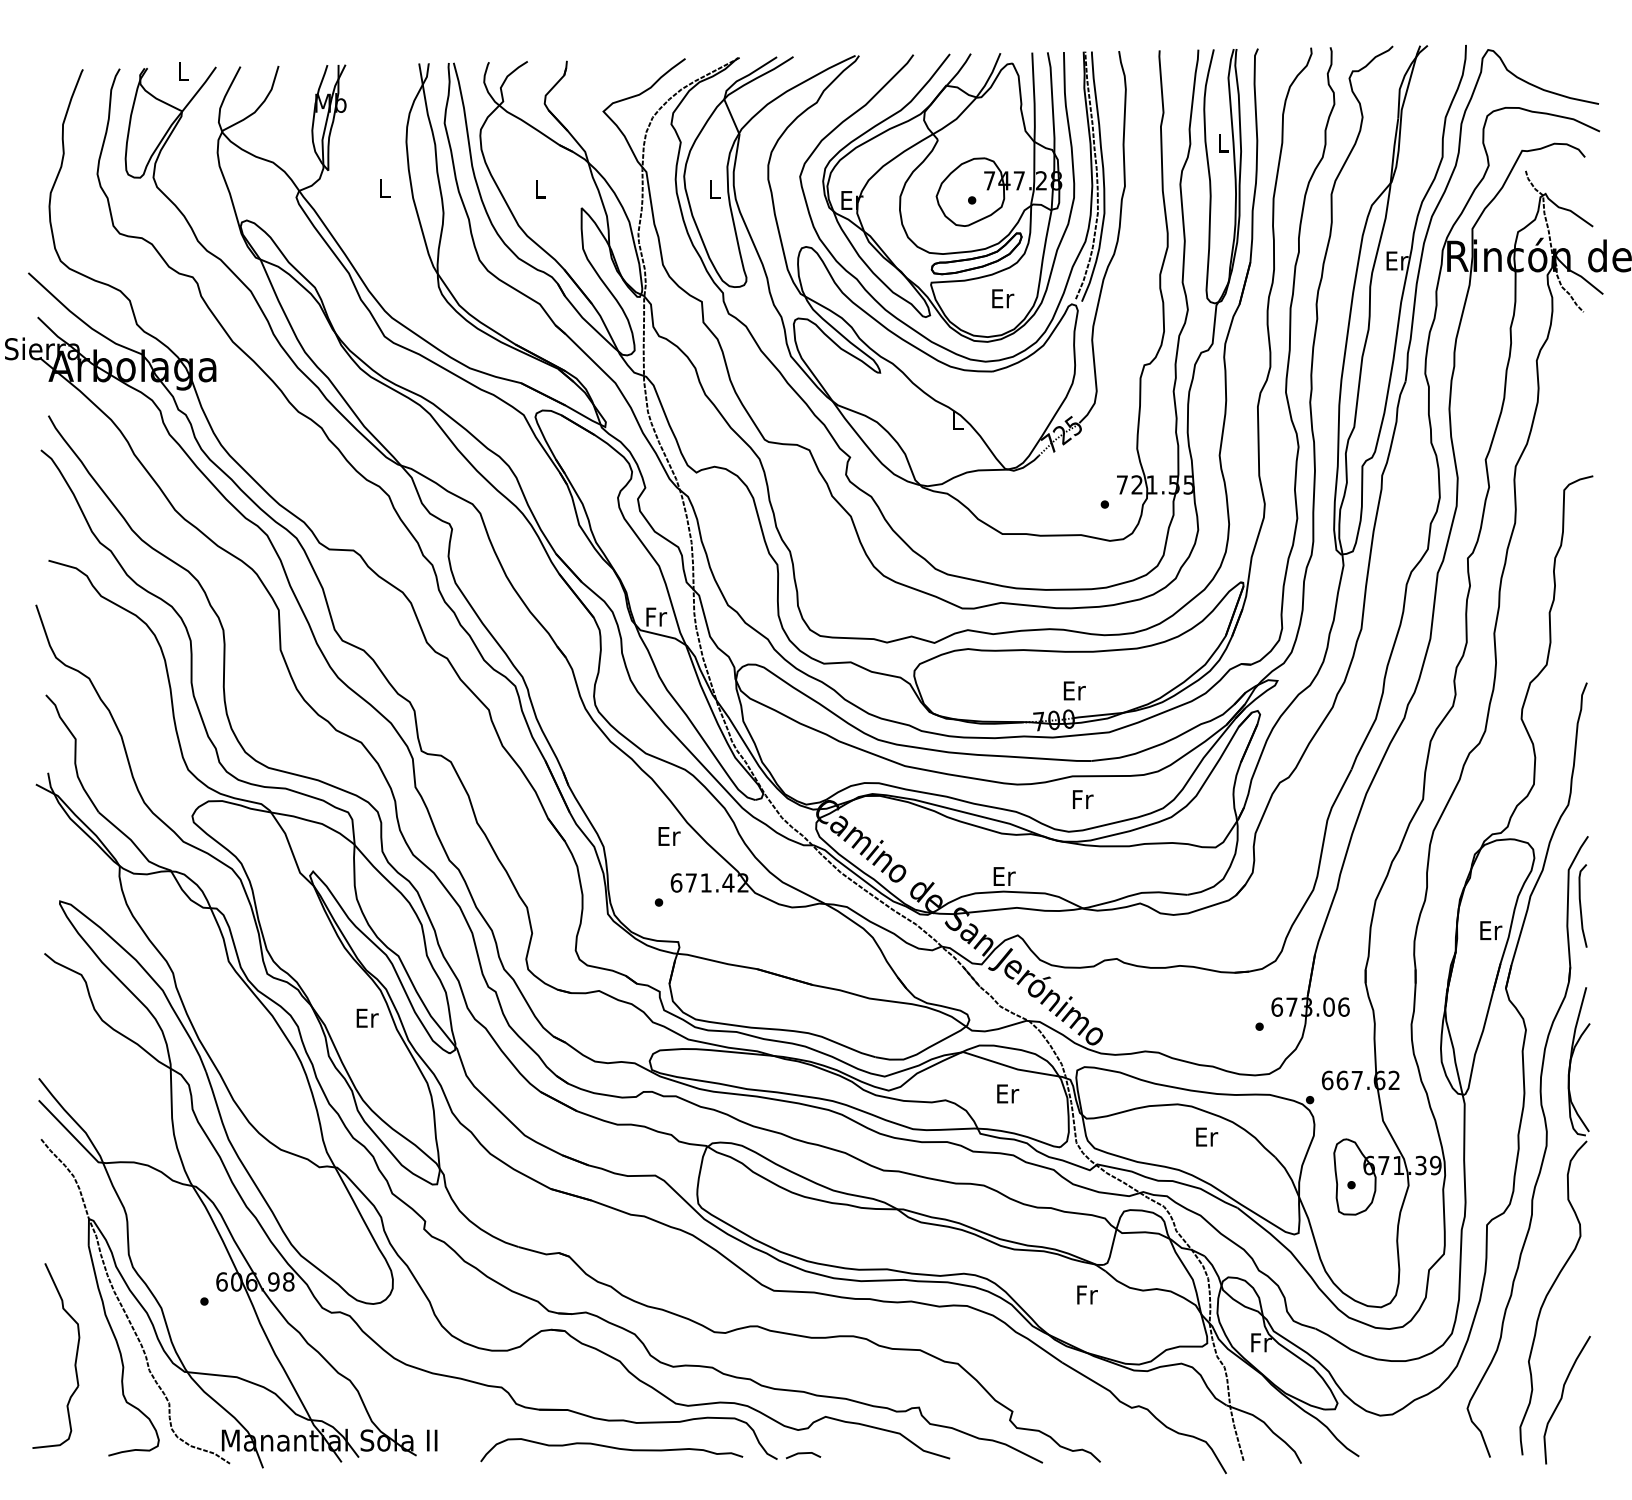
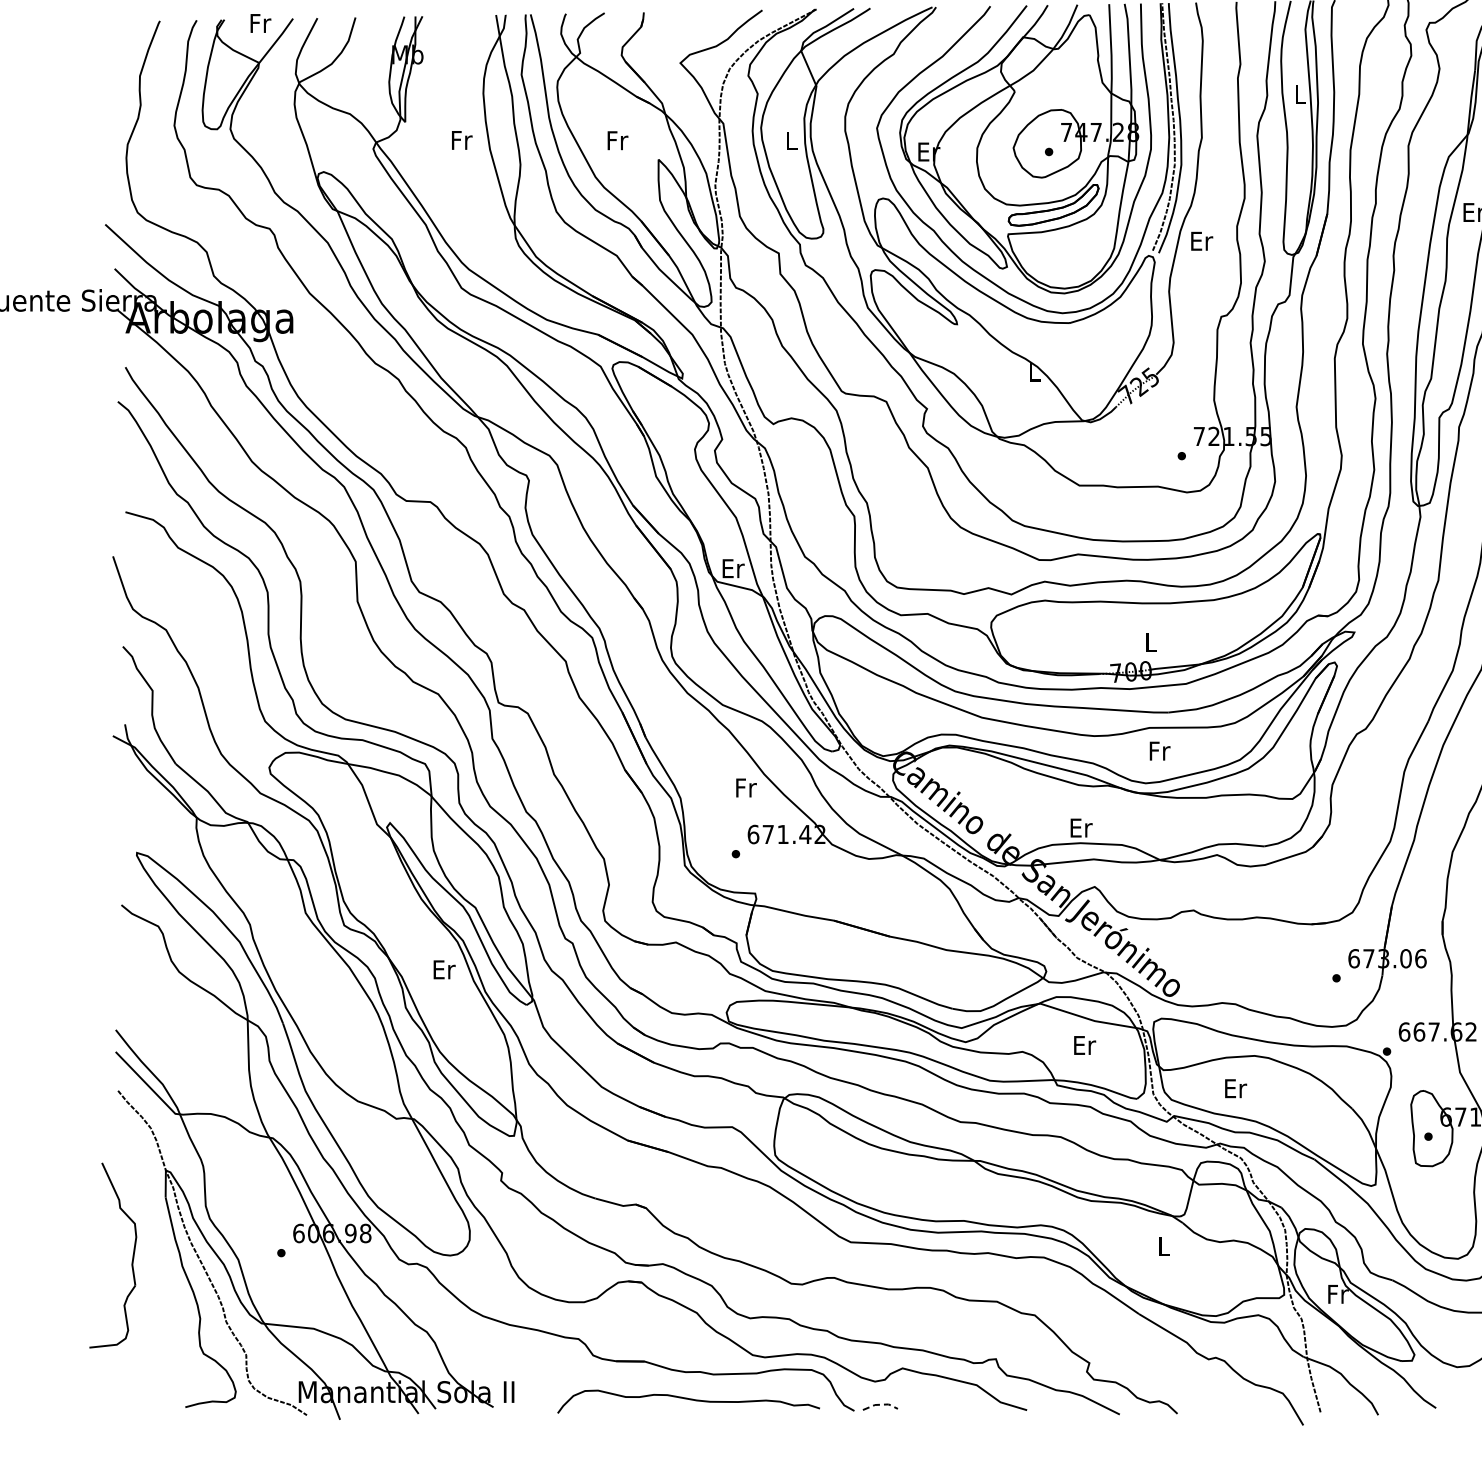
text: (183, 71) -> (260, 23), L -> Fr
text: (385, 188) -> (462, 140), L -> Fr
text: (540, 188) -> (617, 140), L -> Fr
text: (1003, 298) -> (1202, 241), moved
text: (656, 616) -> (733, 568), Fr -> Er
text: (1074, 690) -> (1151, 642), Er -> L
text: (669, 836) -> (746, 788), Er -> Fr
text: (1207, 1136) -> (1236, 1088), moved
text: (1087, 1294) -> (1164, 1246), Fr -> L
part: (75, 1355) -> (132, 1255), moved
line: (803, 1453) -> (880, 1405), solid -> dashed

